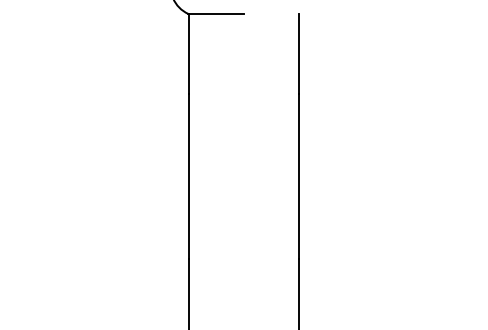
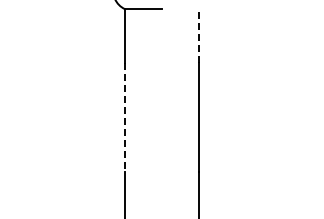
line: (298, 53) -> (198, 35), solid -> dashed
line: (189, 177) -> (125, 117), solid -> dashed

